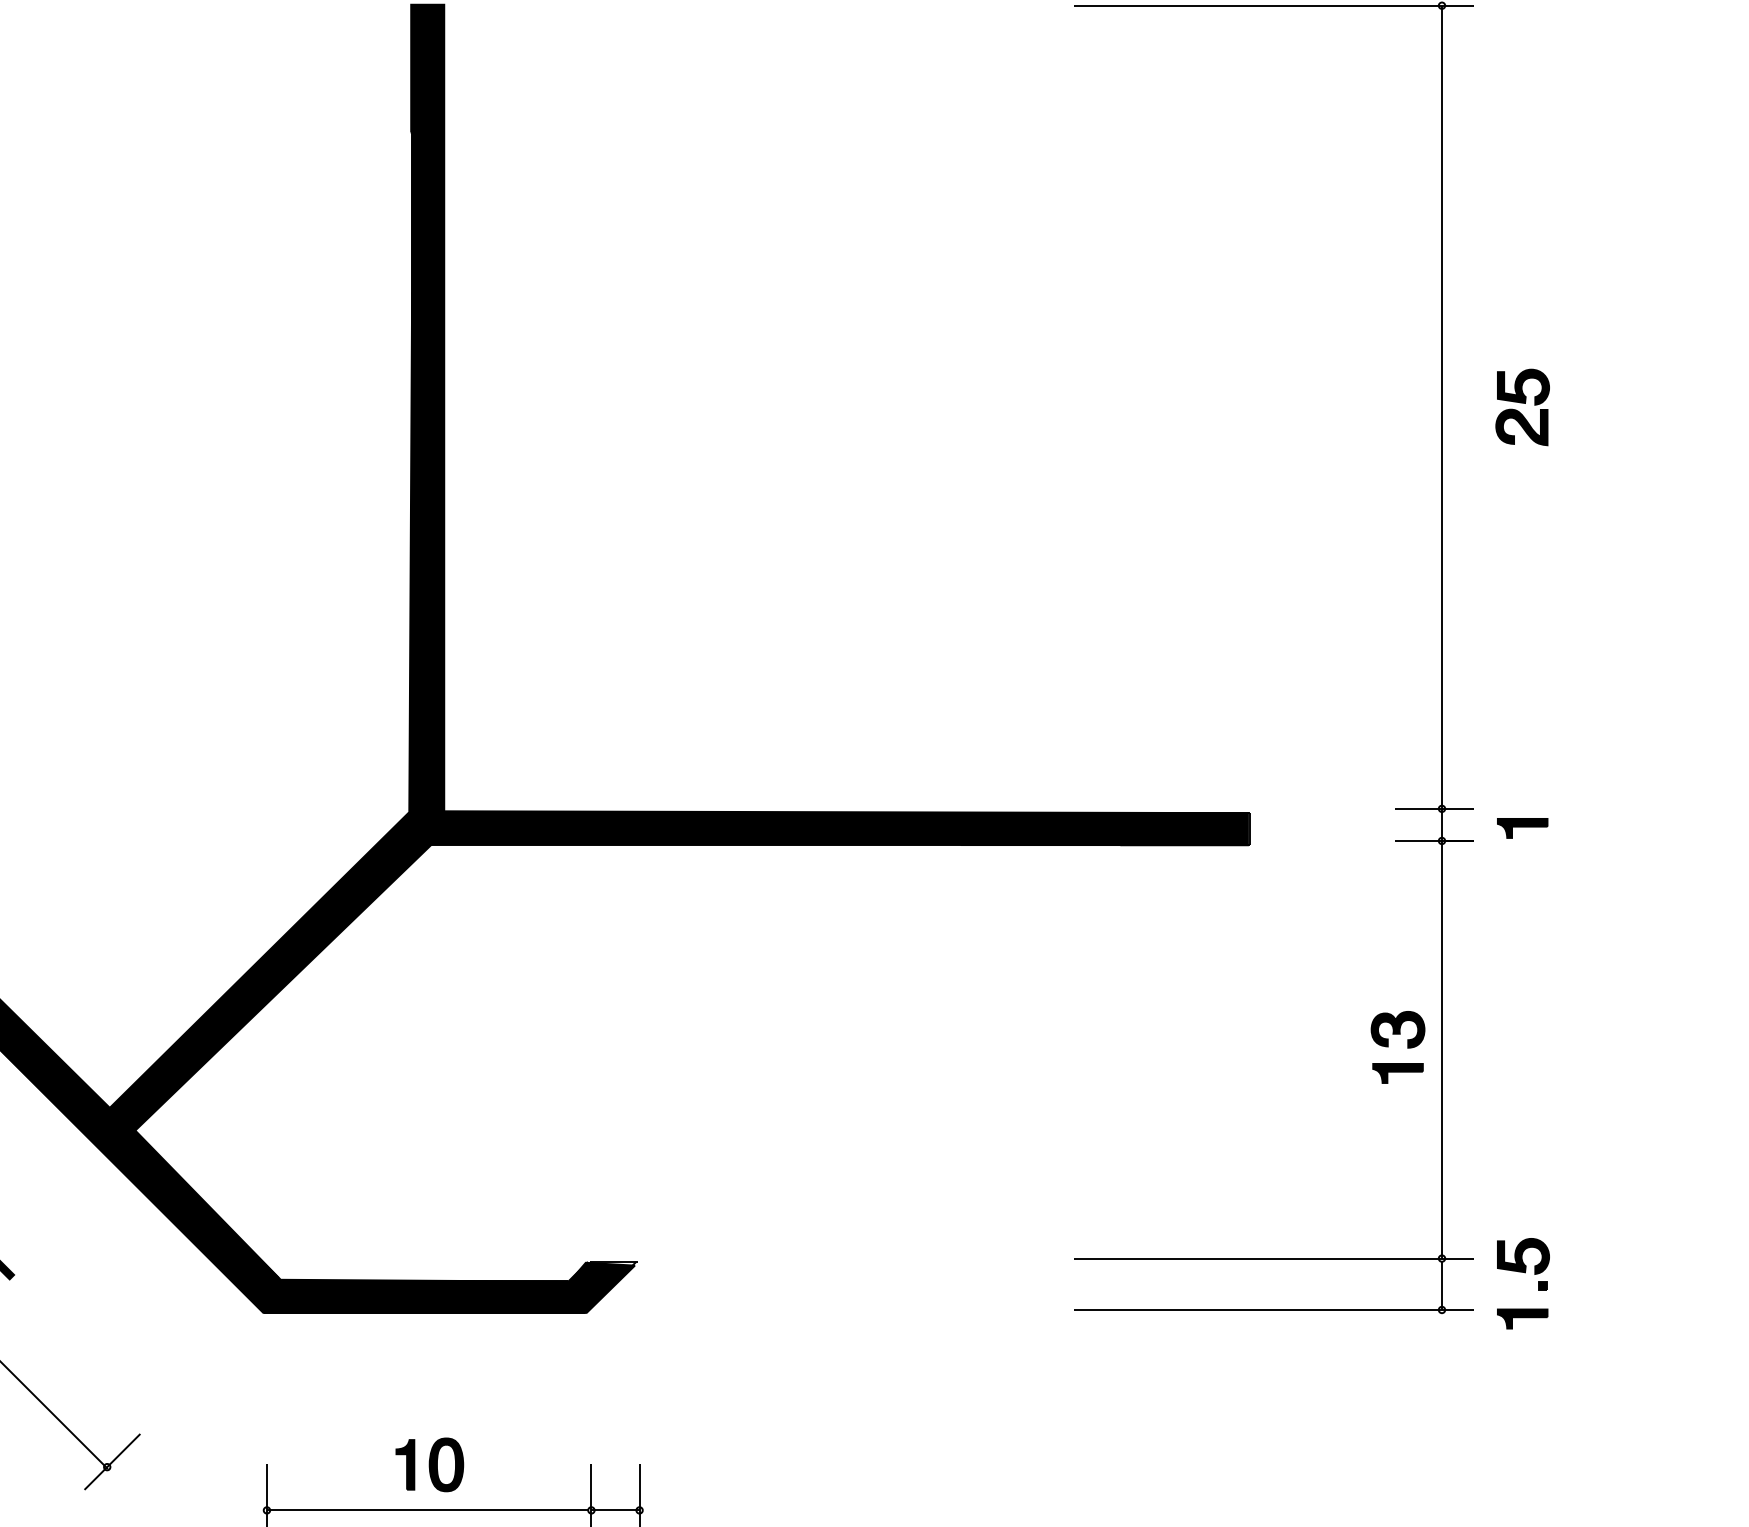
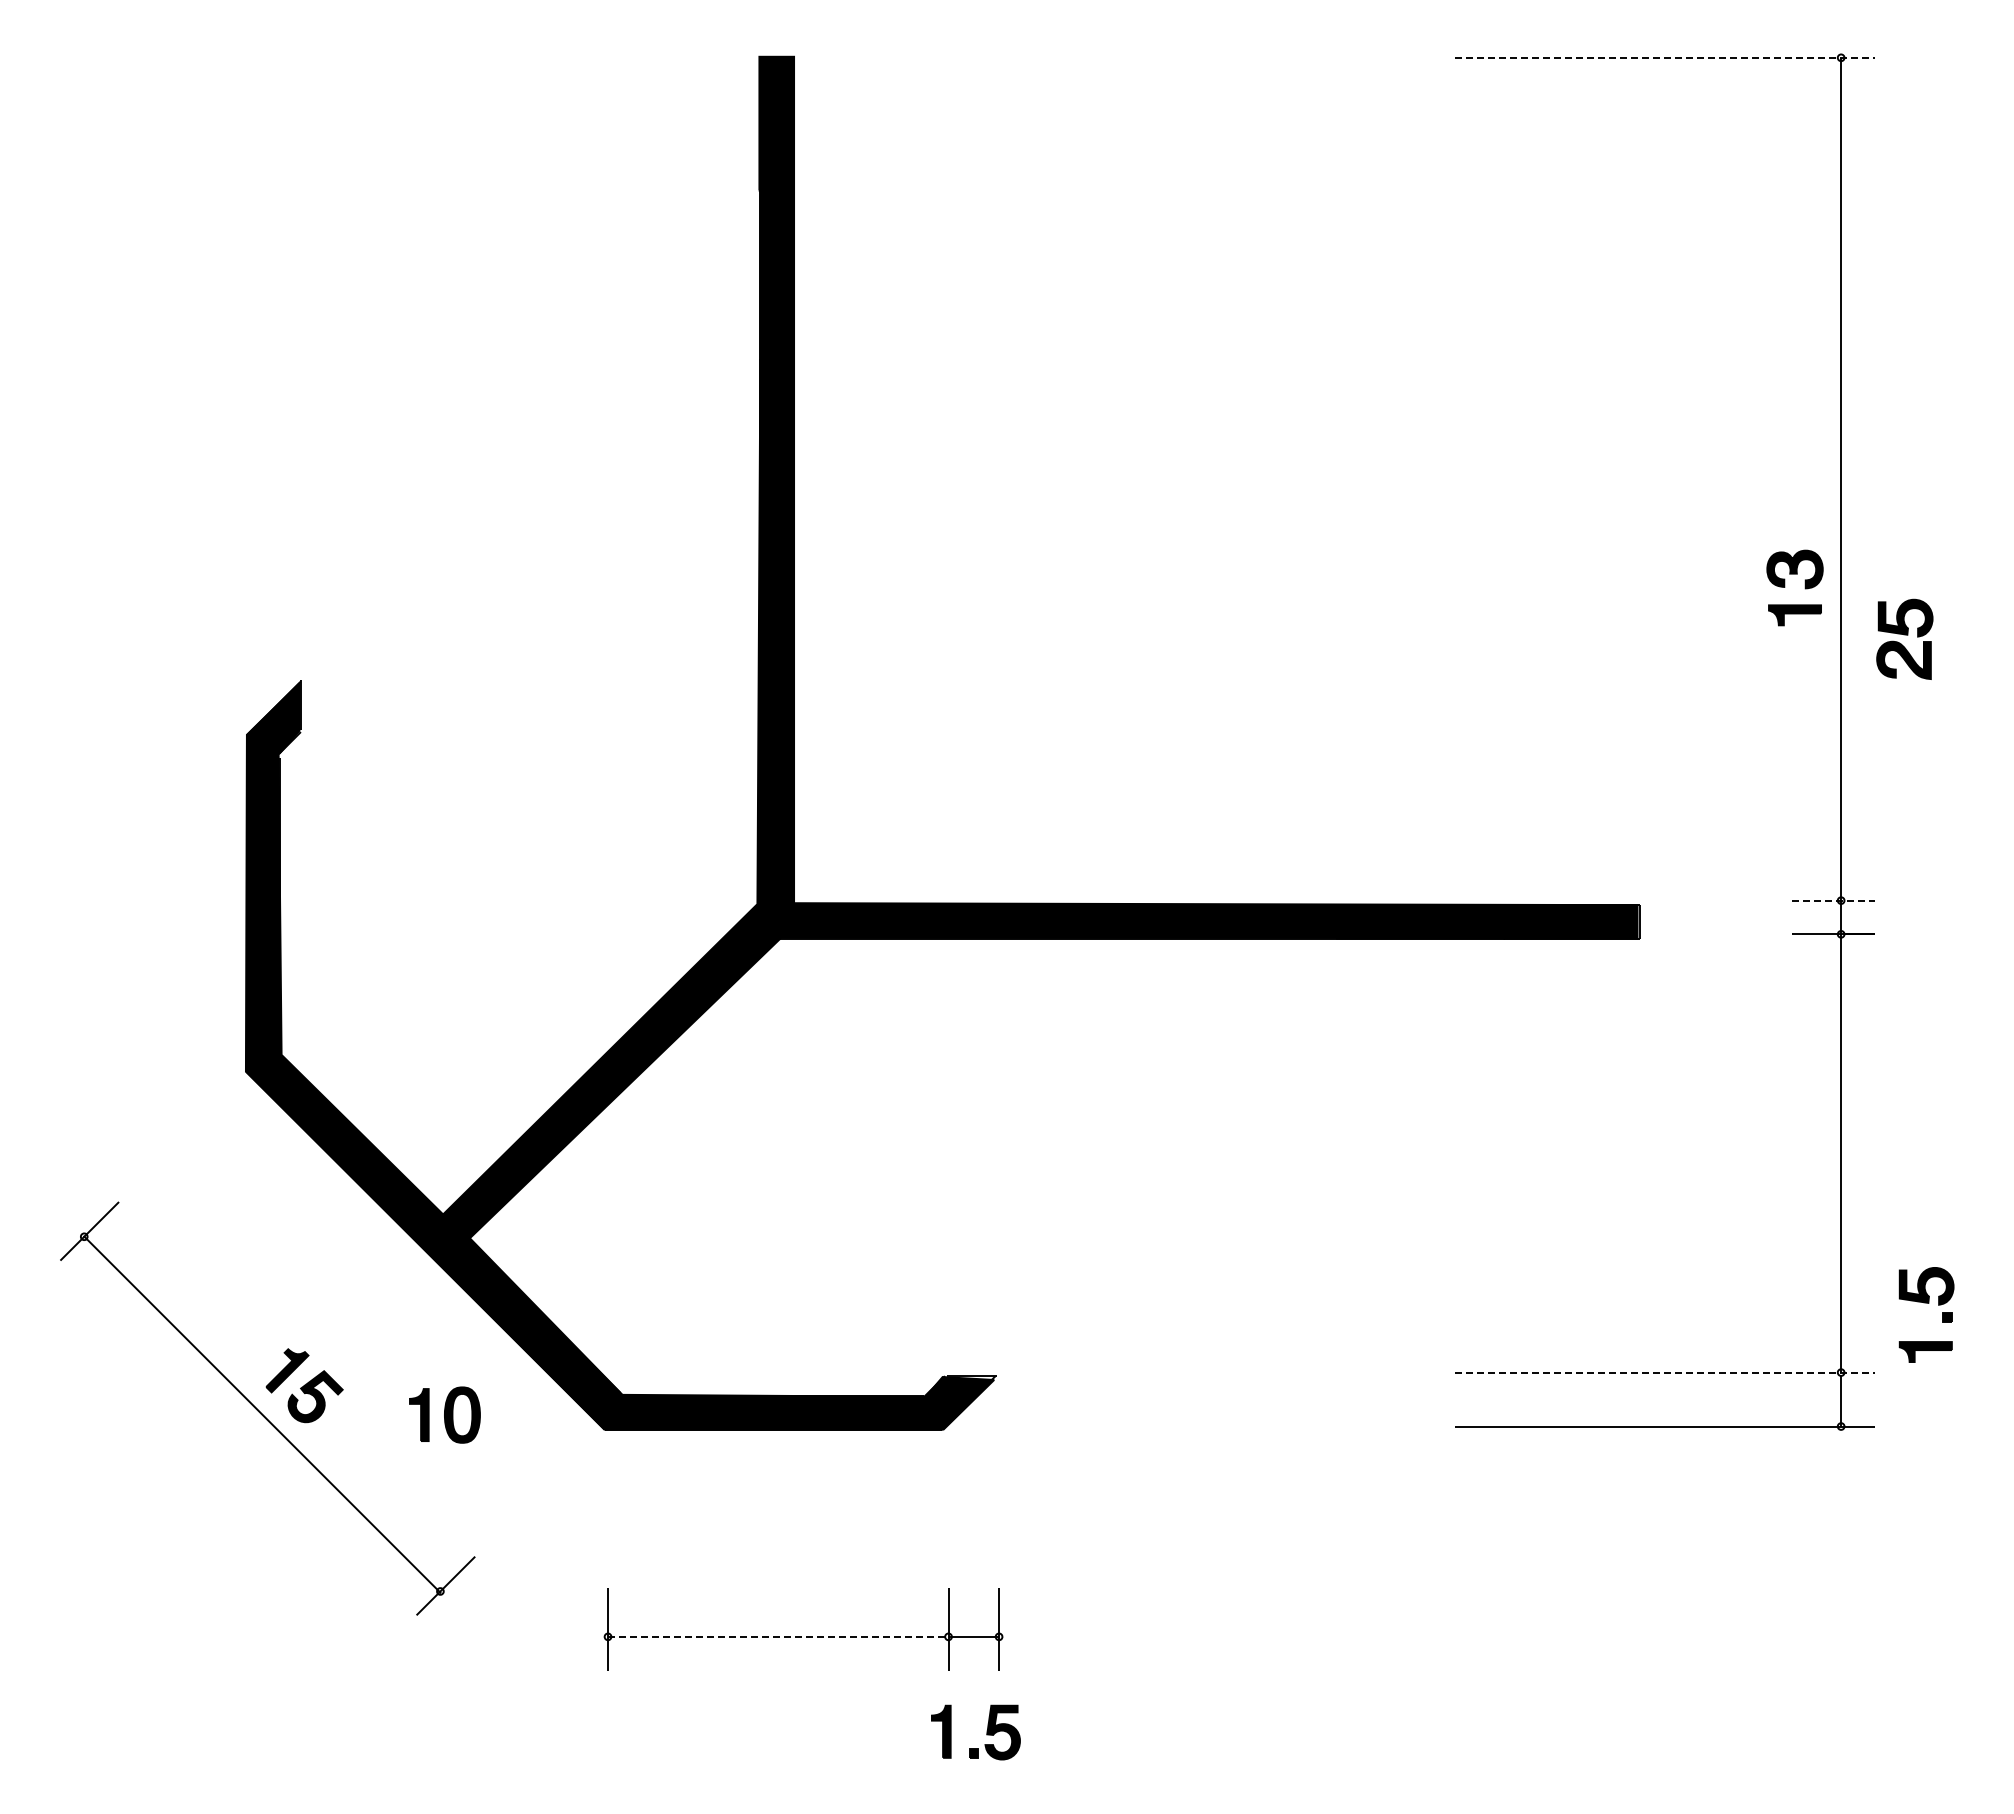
line: (1274, 5) -> (1665, 57), solid -> dashed
part: (1522, 406) -> (1904, 638), moved
line: (1434, 808) -> (1833, 900), solid -> dashed
part: (1522, 828) -> (1925, 921), removed
part: (1388, 1046) -> (1785, 587), moved
line: (1274, 1258) -> (1665, 1372), solid -> dashed
part: (1523, 1272) -> (1926, 1303), moved
part: (429, 1464) -> (444, 1414), moved
line: (427, 1510) -> (776, 1636), solid -> dashed

